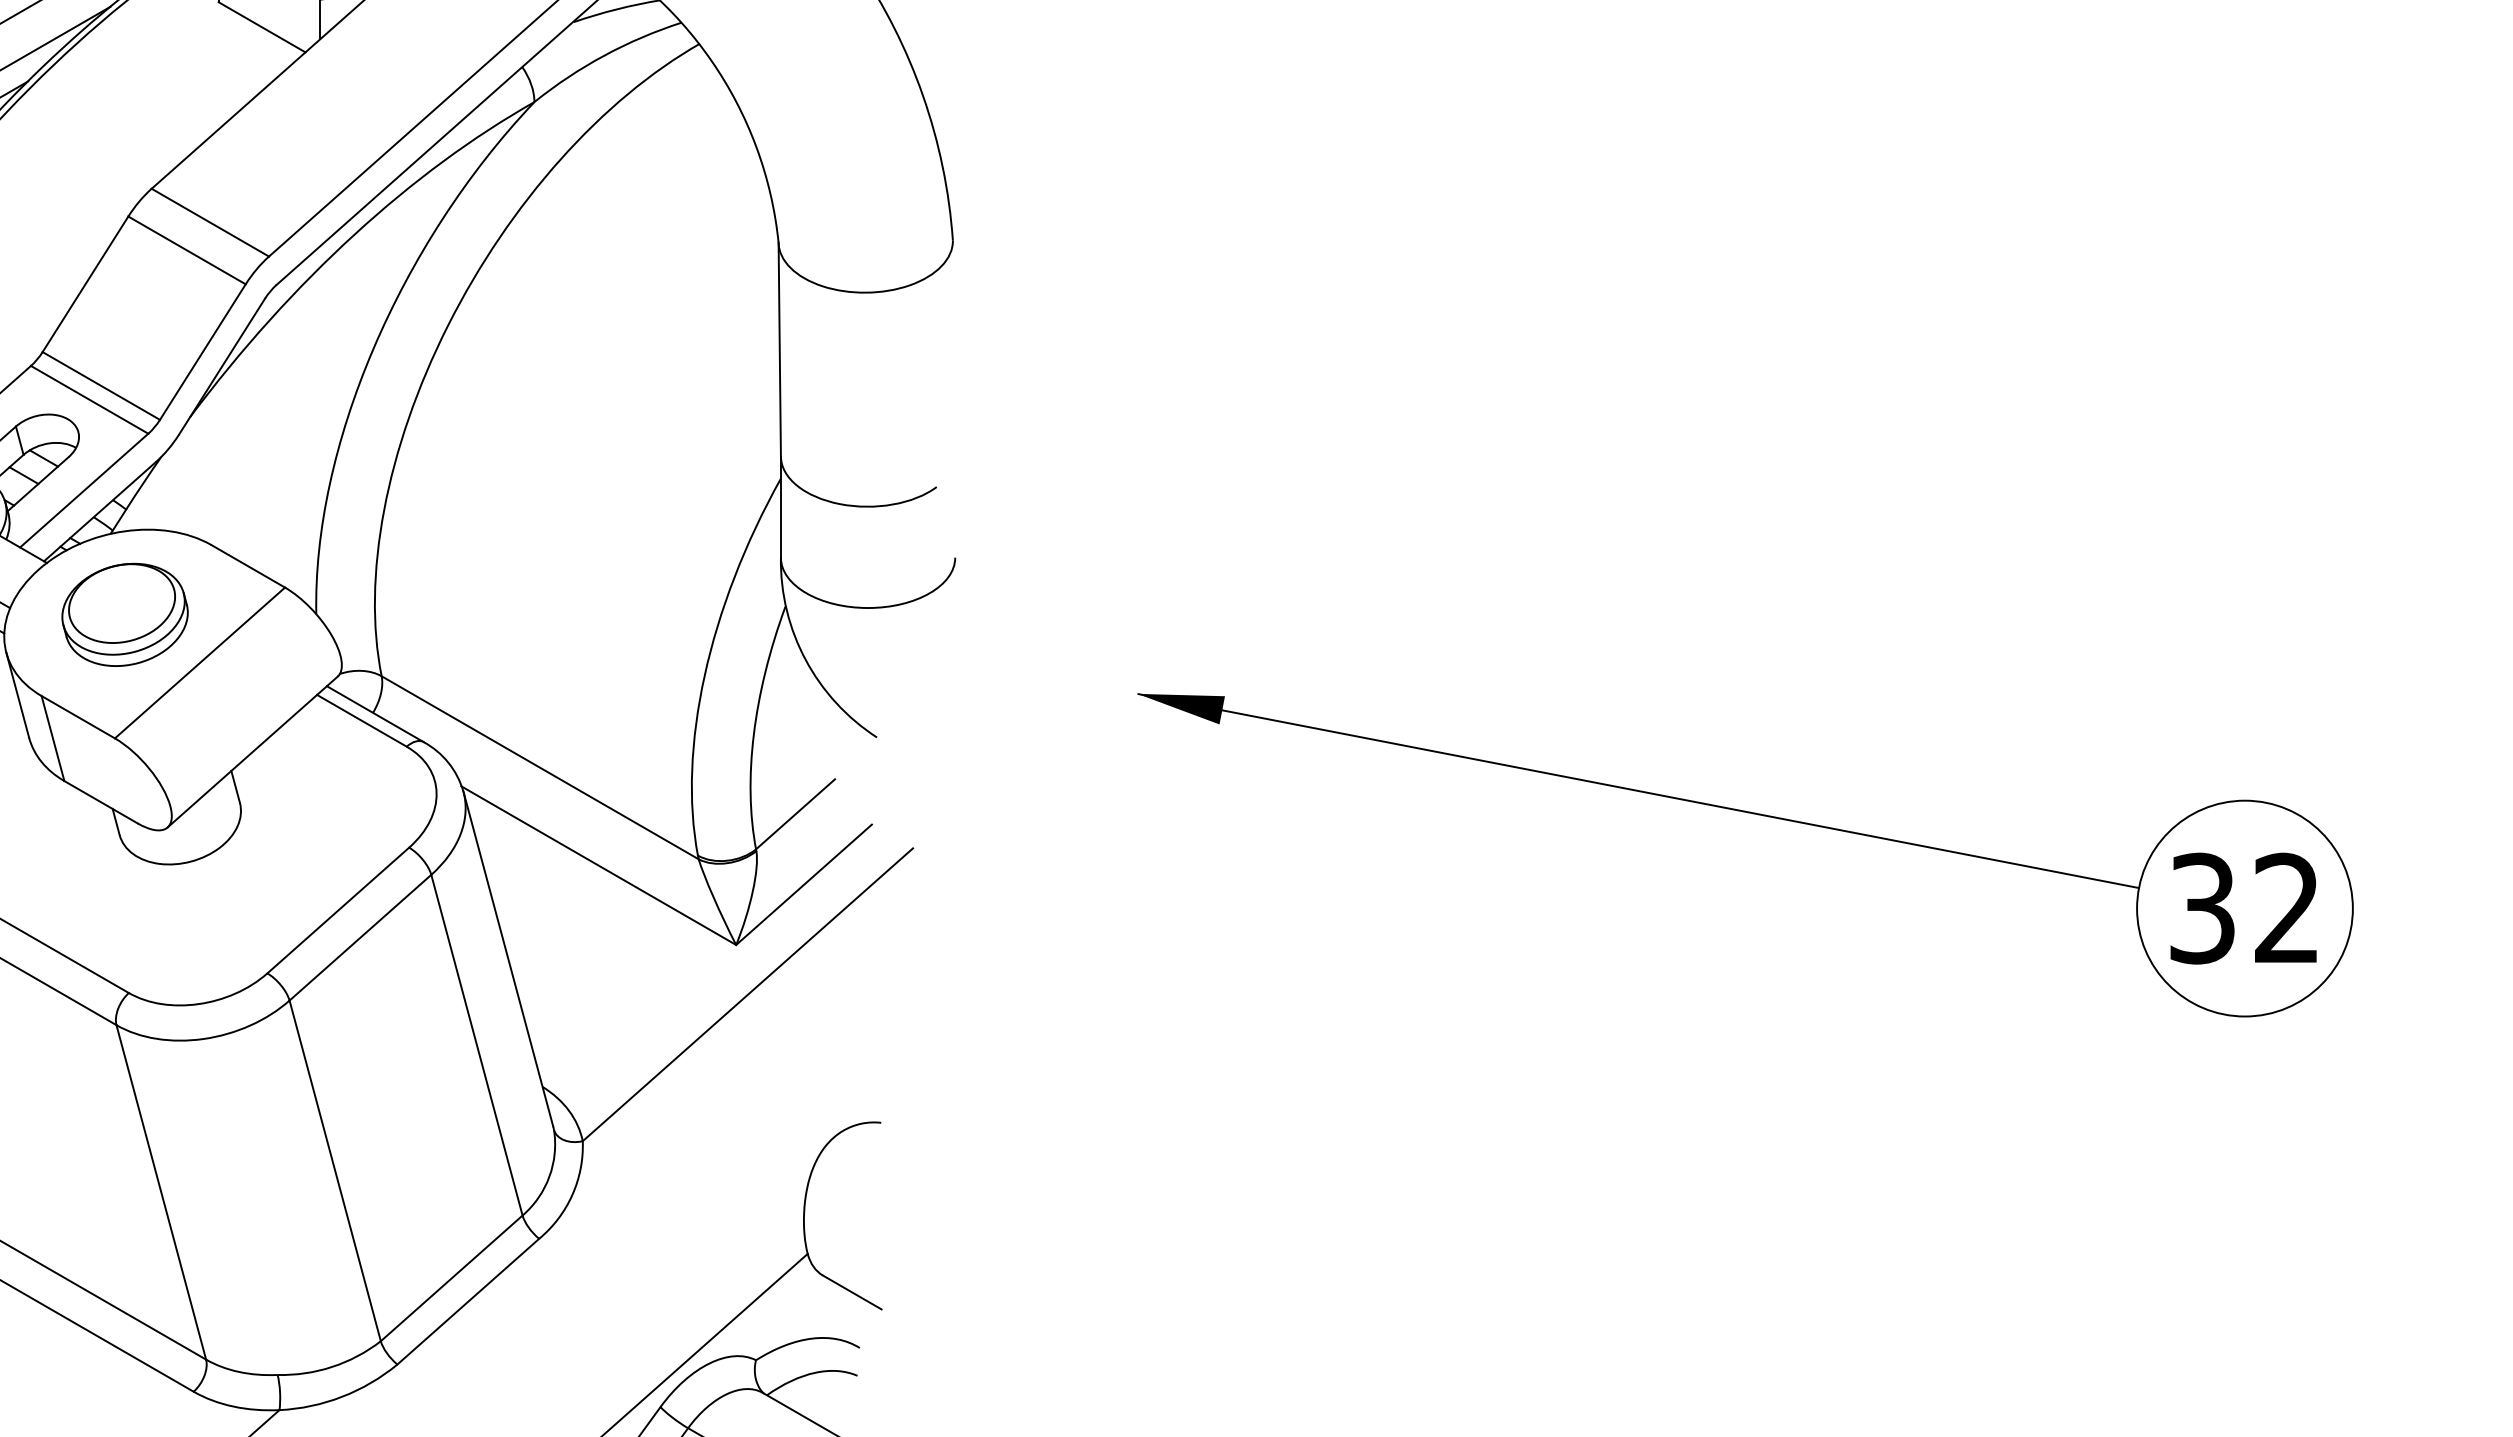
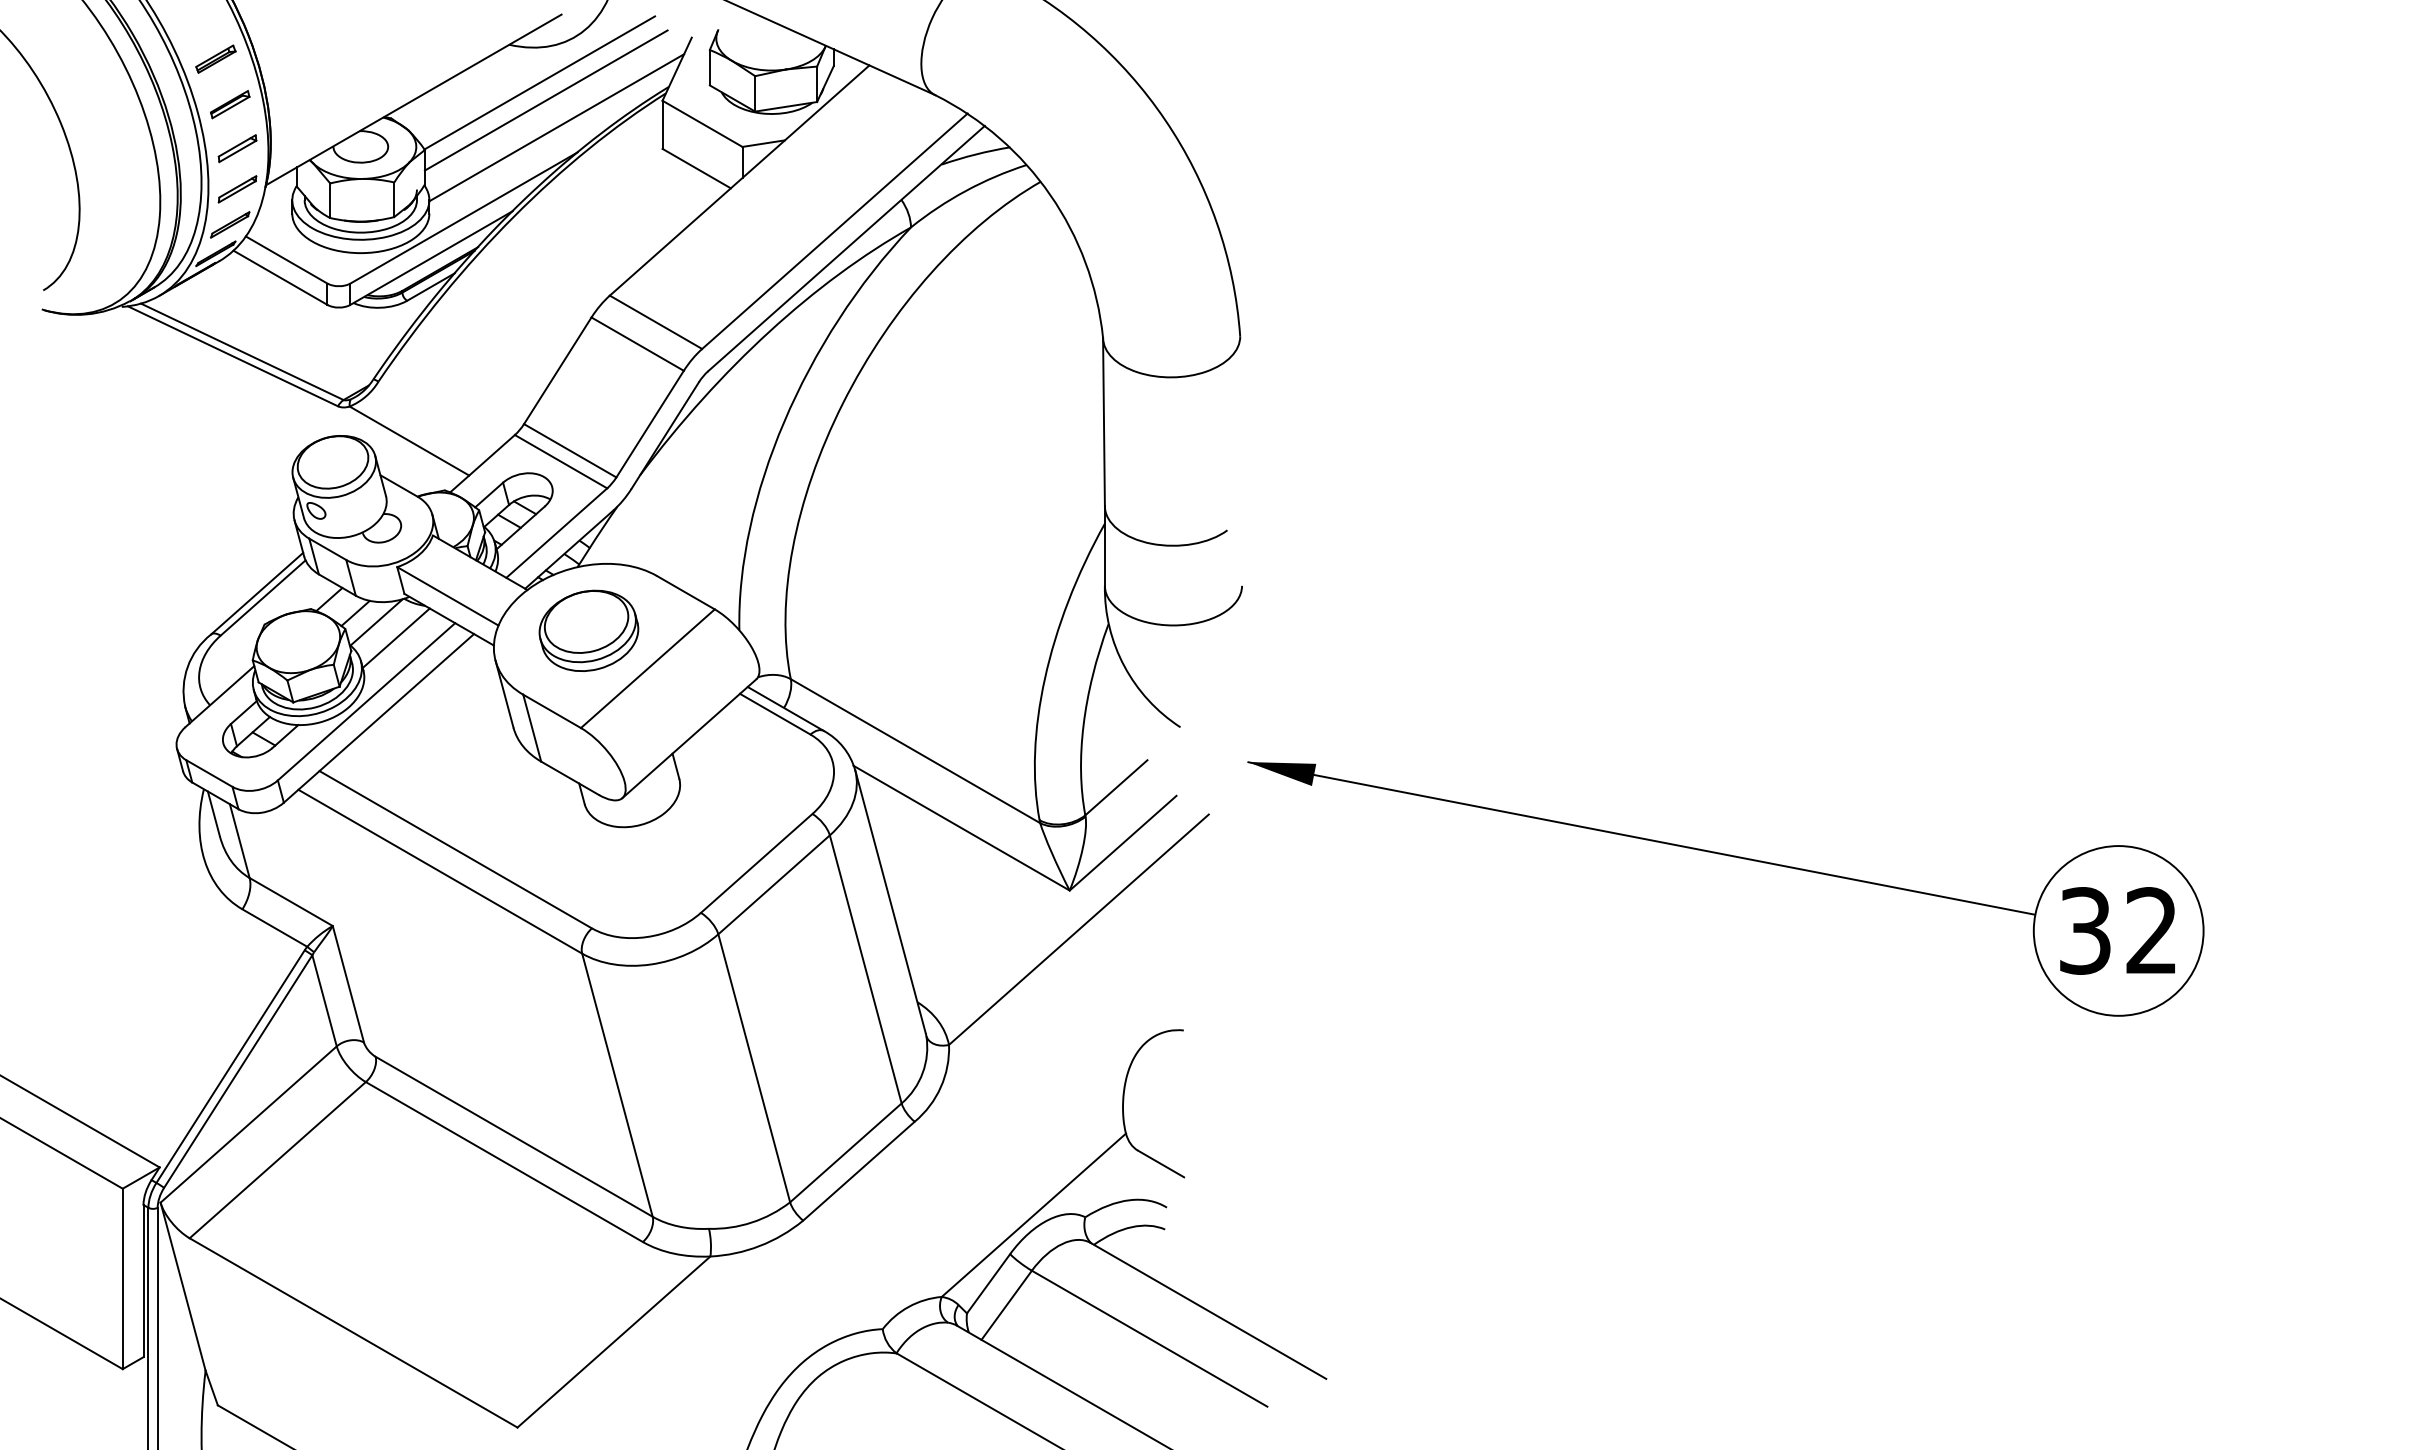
part: (1755, 815) -> (1733, 857), moved

